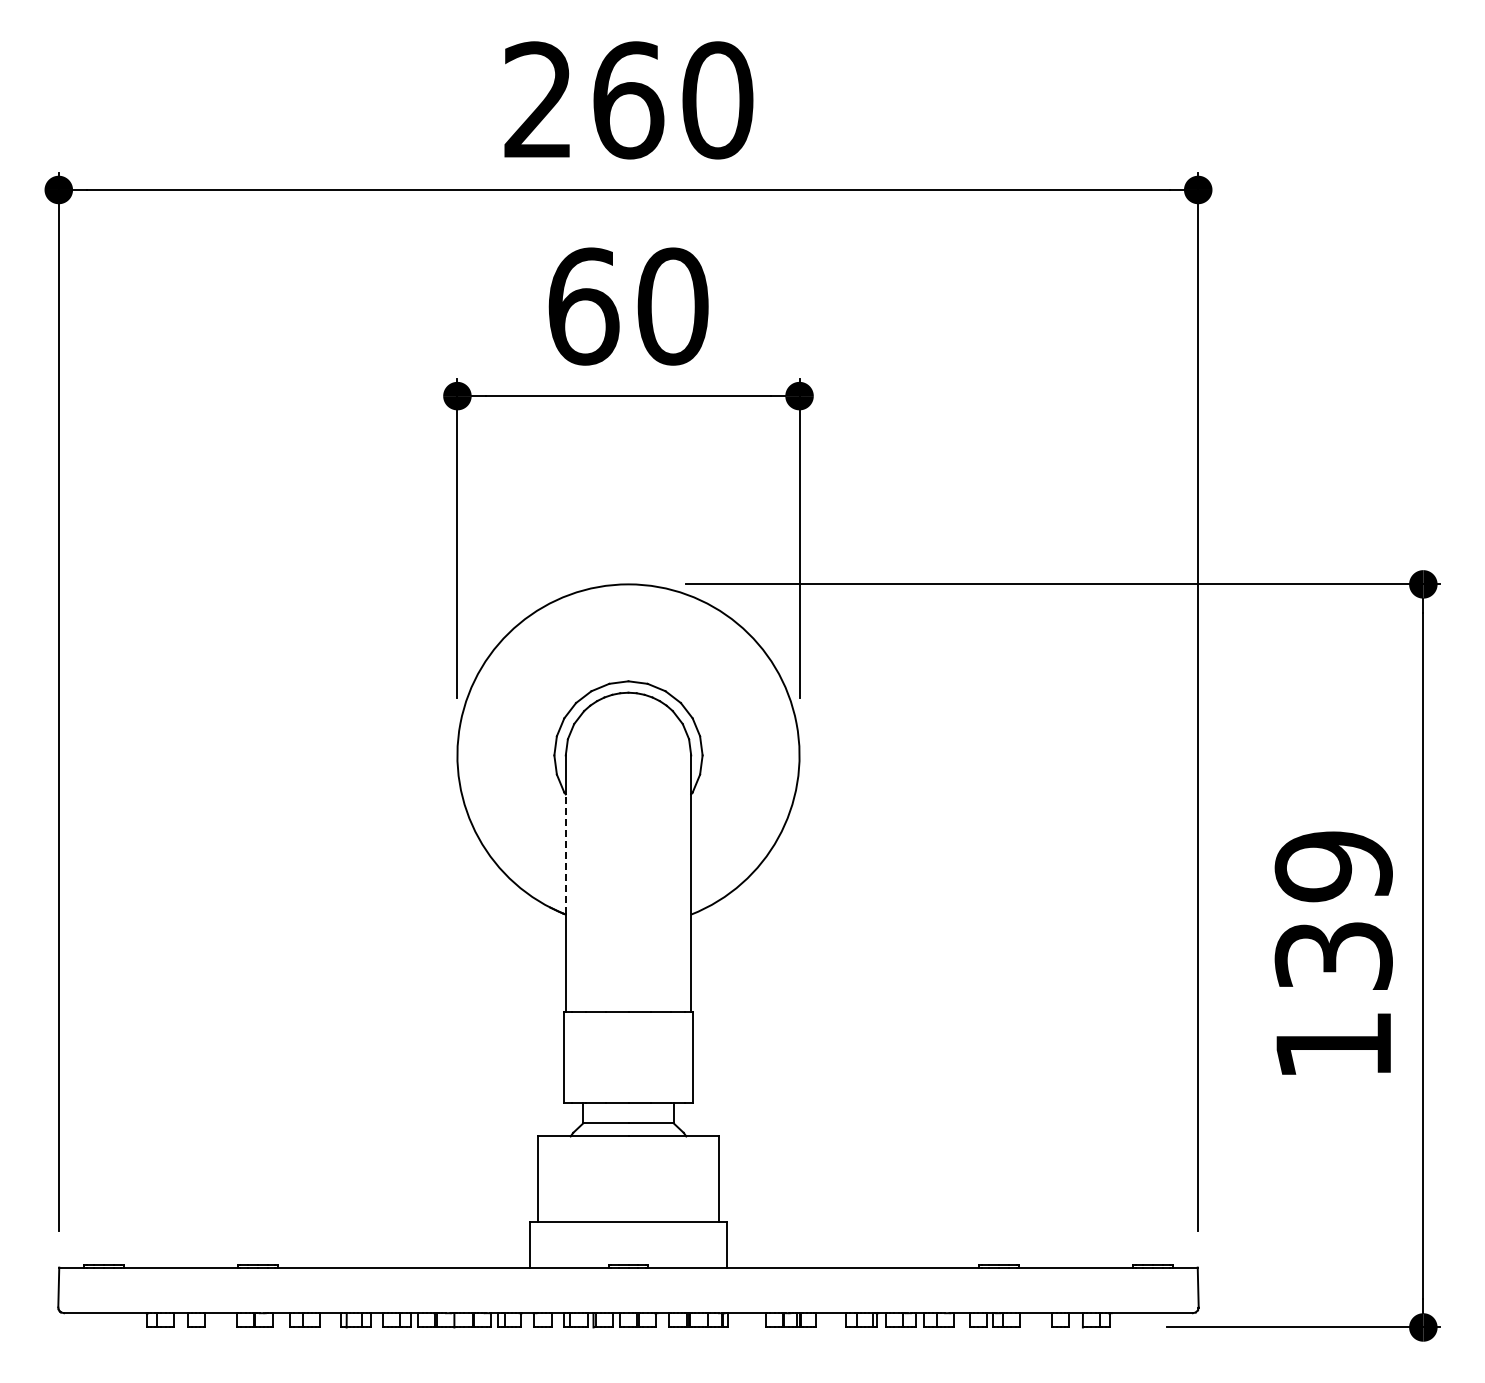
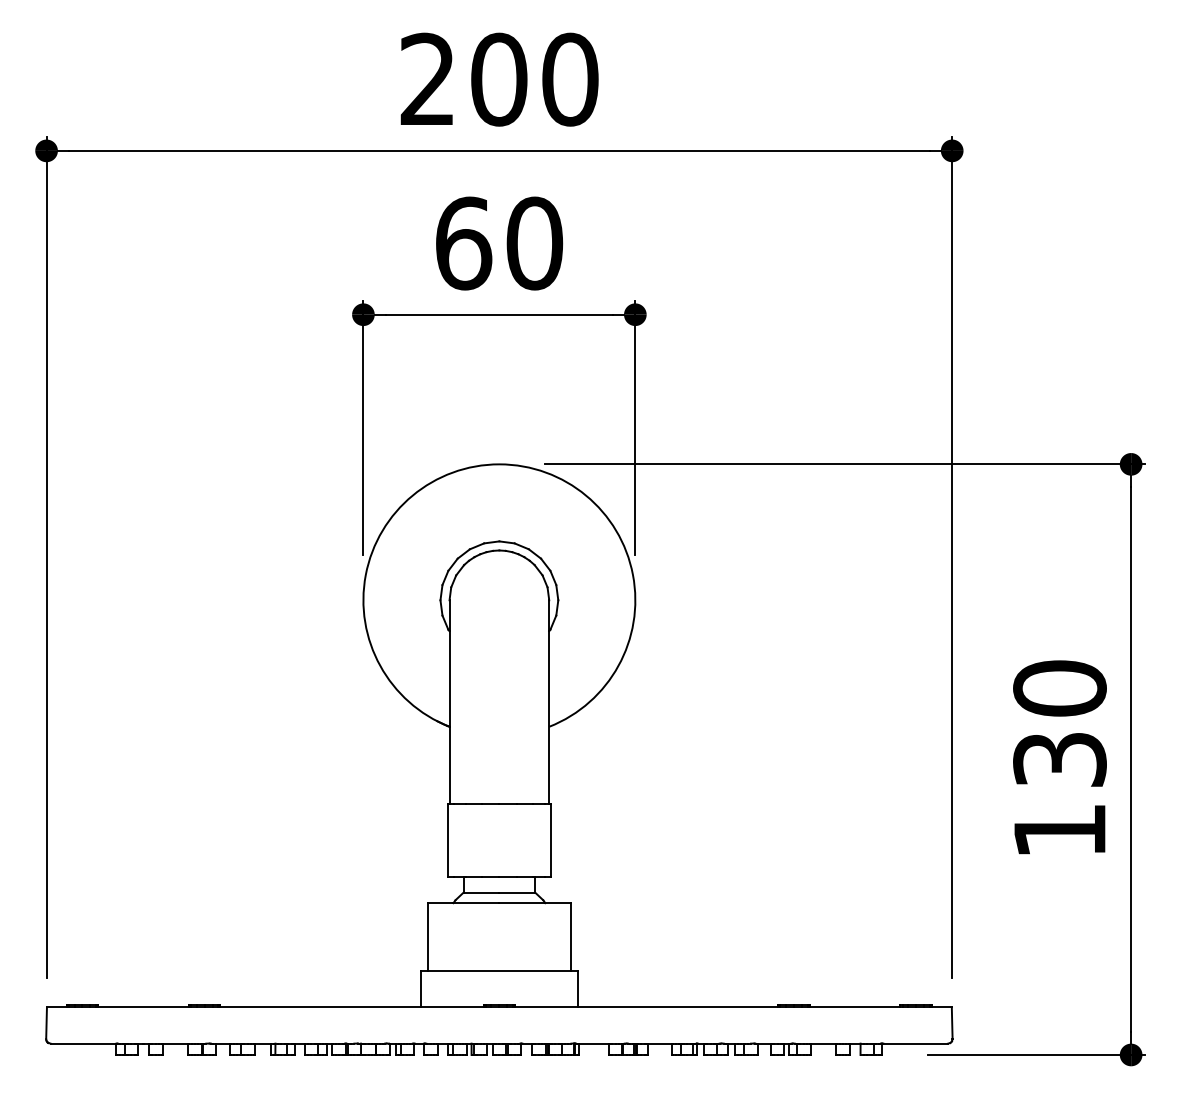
text: (628, 100) -> (499, 79), 260 -> 200
line: (565, 853) -> (449, 678), dashed -> solid
text: (1333, 866) -> (1059, 688), 139 -> 130

